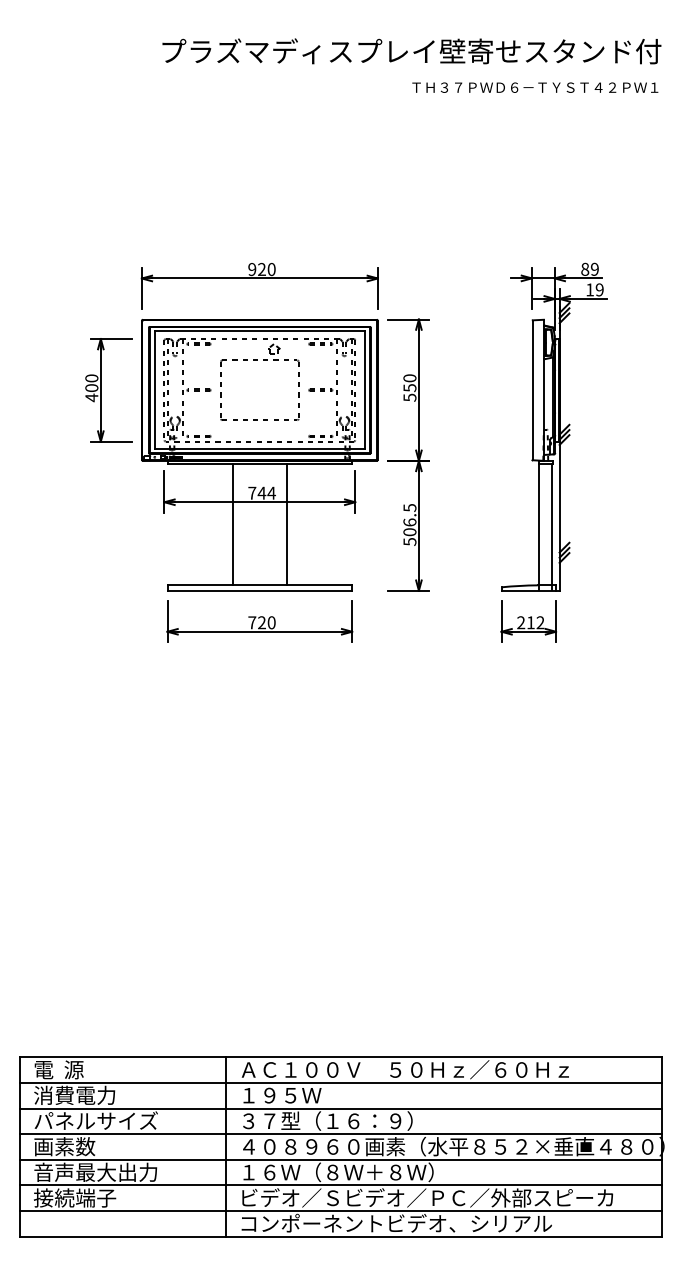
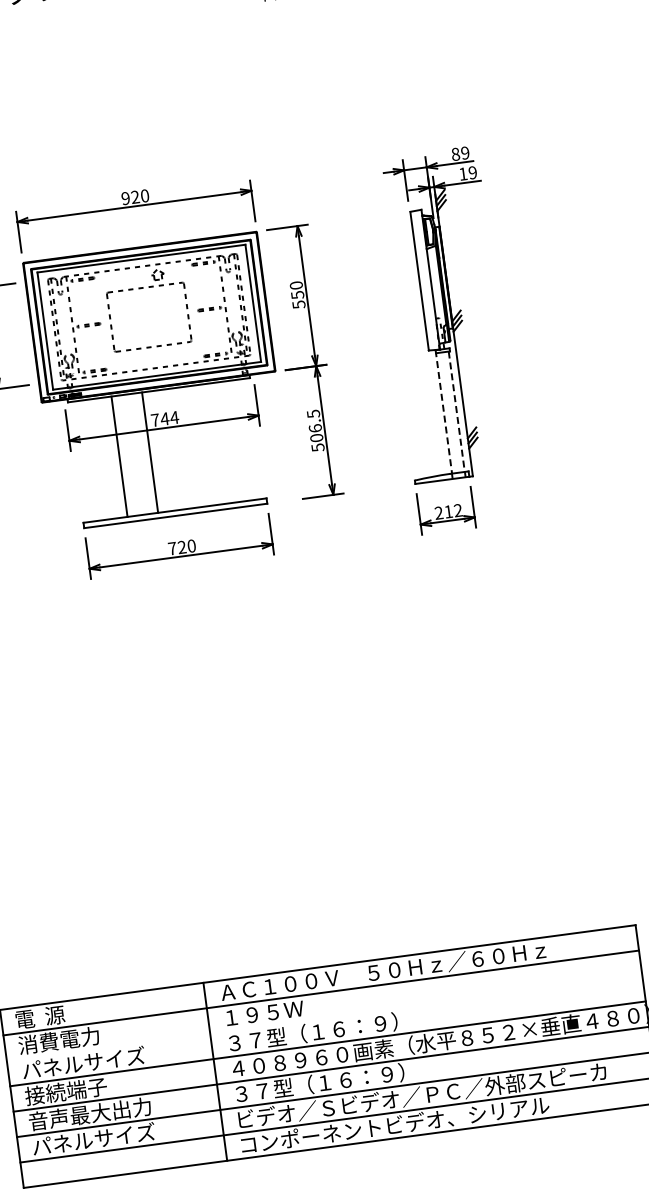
line: (539, 523) -> (444, 412), solid -> dashed
line: (232, 524) -> (119, 456), moved
line: (286, 524) -> (149, 452), moved
line: (552, 524) -> (457, 411), solid -> dashed
line: (340, 1108) -> (324, 1018), removed
text: (74, 1146) -> (65, 1091), 画素数 -> 接続端子
text: (338, 1172) -> (330, 1082), １６Ｗ（８Ｗ＋８Ｗ） -> ３７型（１６：９）
text: (95, 1197) -> (93, 1139), 接続端子 -> パネルサイズ

